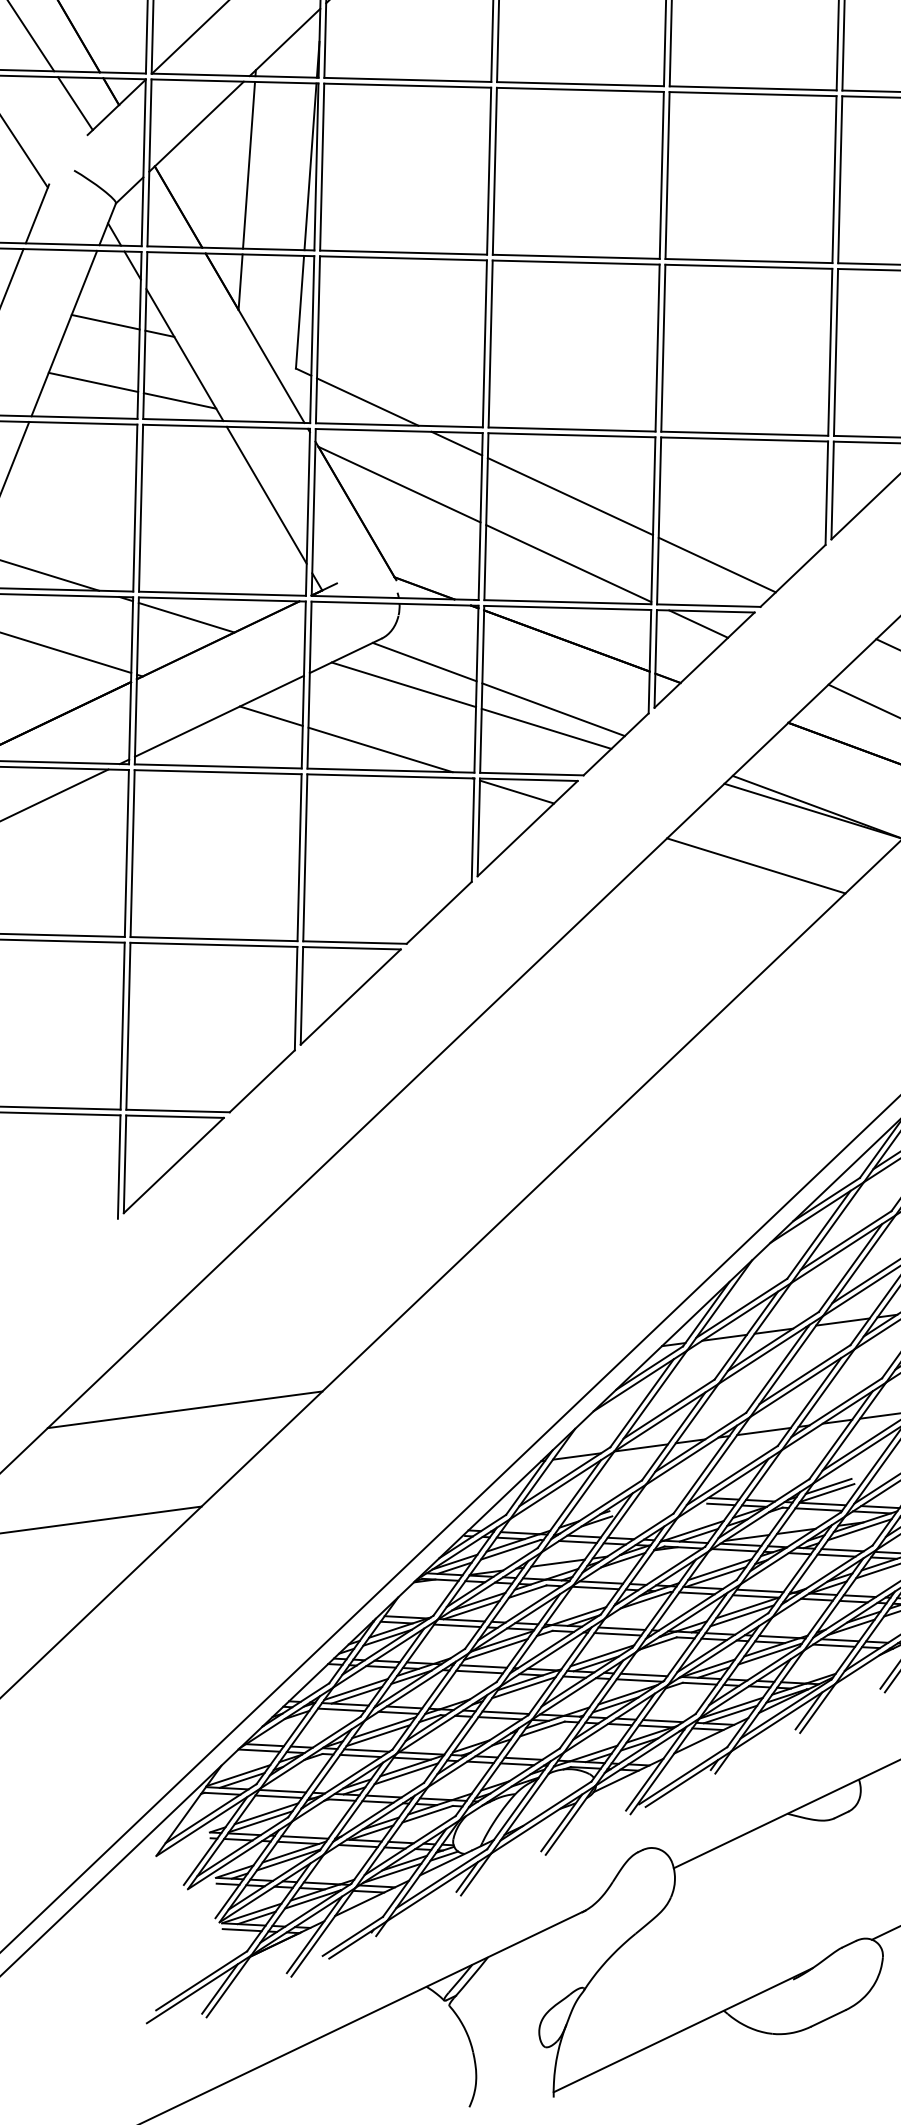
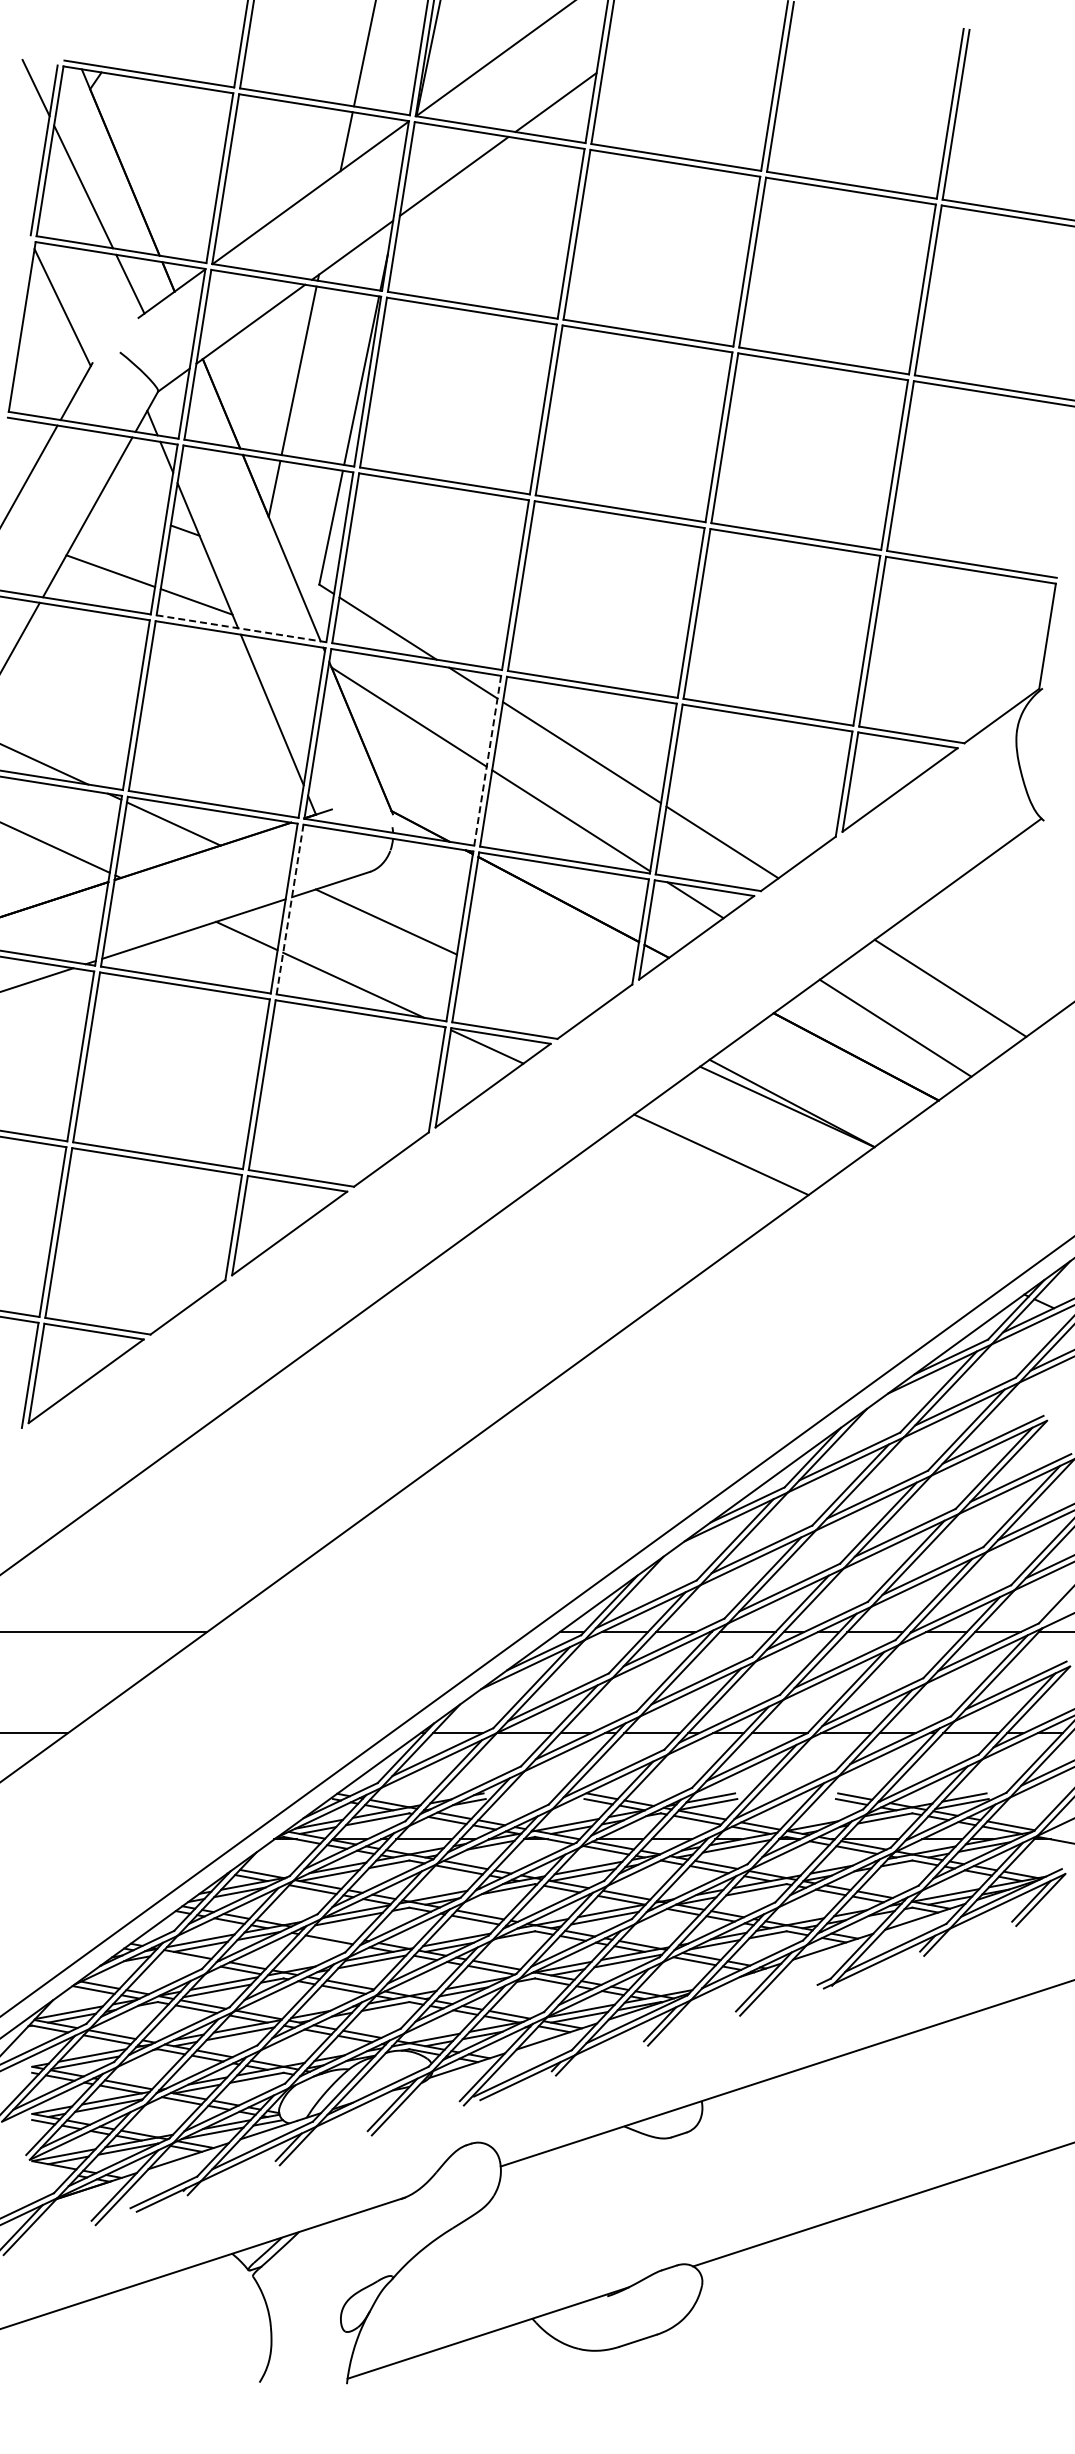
line: (105, 322) -> (131, 511), removed
line: (226, 420) -> (241, 628), solid -> dashed
line: (480, 516) -> (487, 760), solid -> dashed
line: (424, 661) -> (410, 901), removed
line: (309, 685) -> (290, 909), solid -> dashed
line: (553, 709) -> (535, 967), removed
line: (546, 729) -> (525, 986), removed
line: (483, 1666) -> (333, 1934), removed
line: (340, 1709) -> (182, 1959), removed
line: (241, 1929) -> (51, 2170), removed

